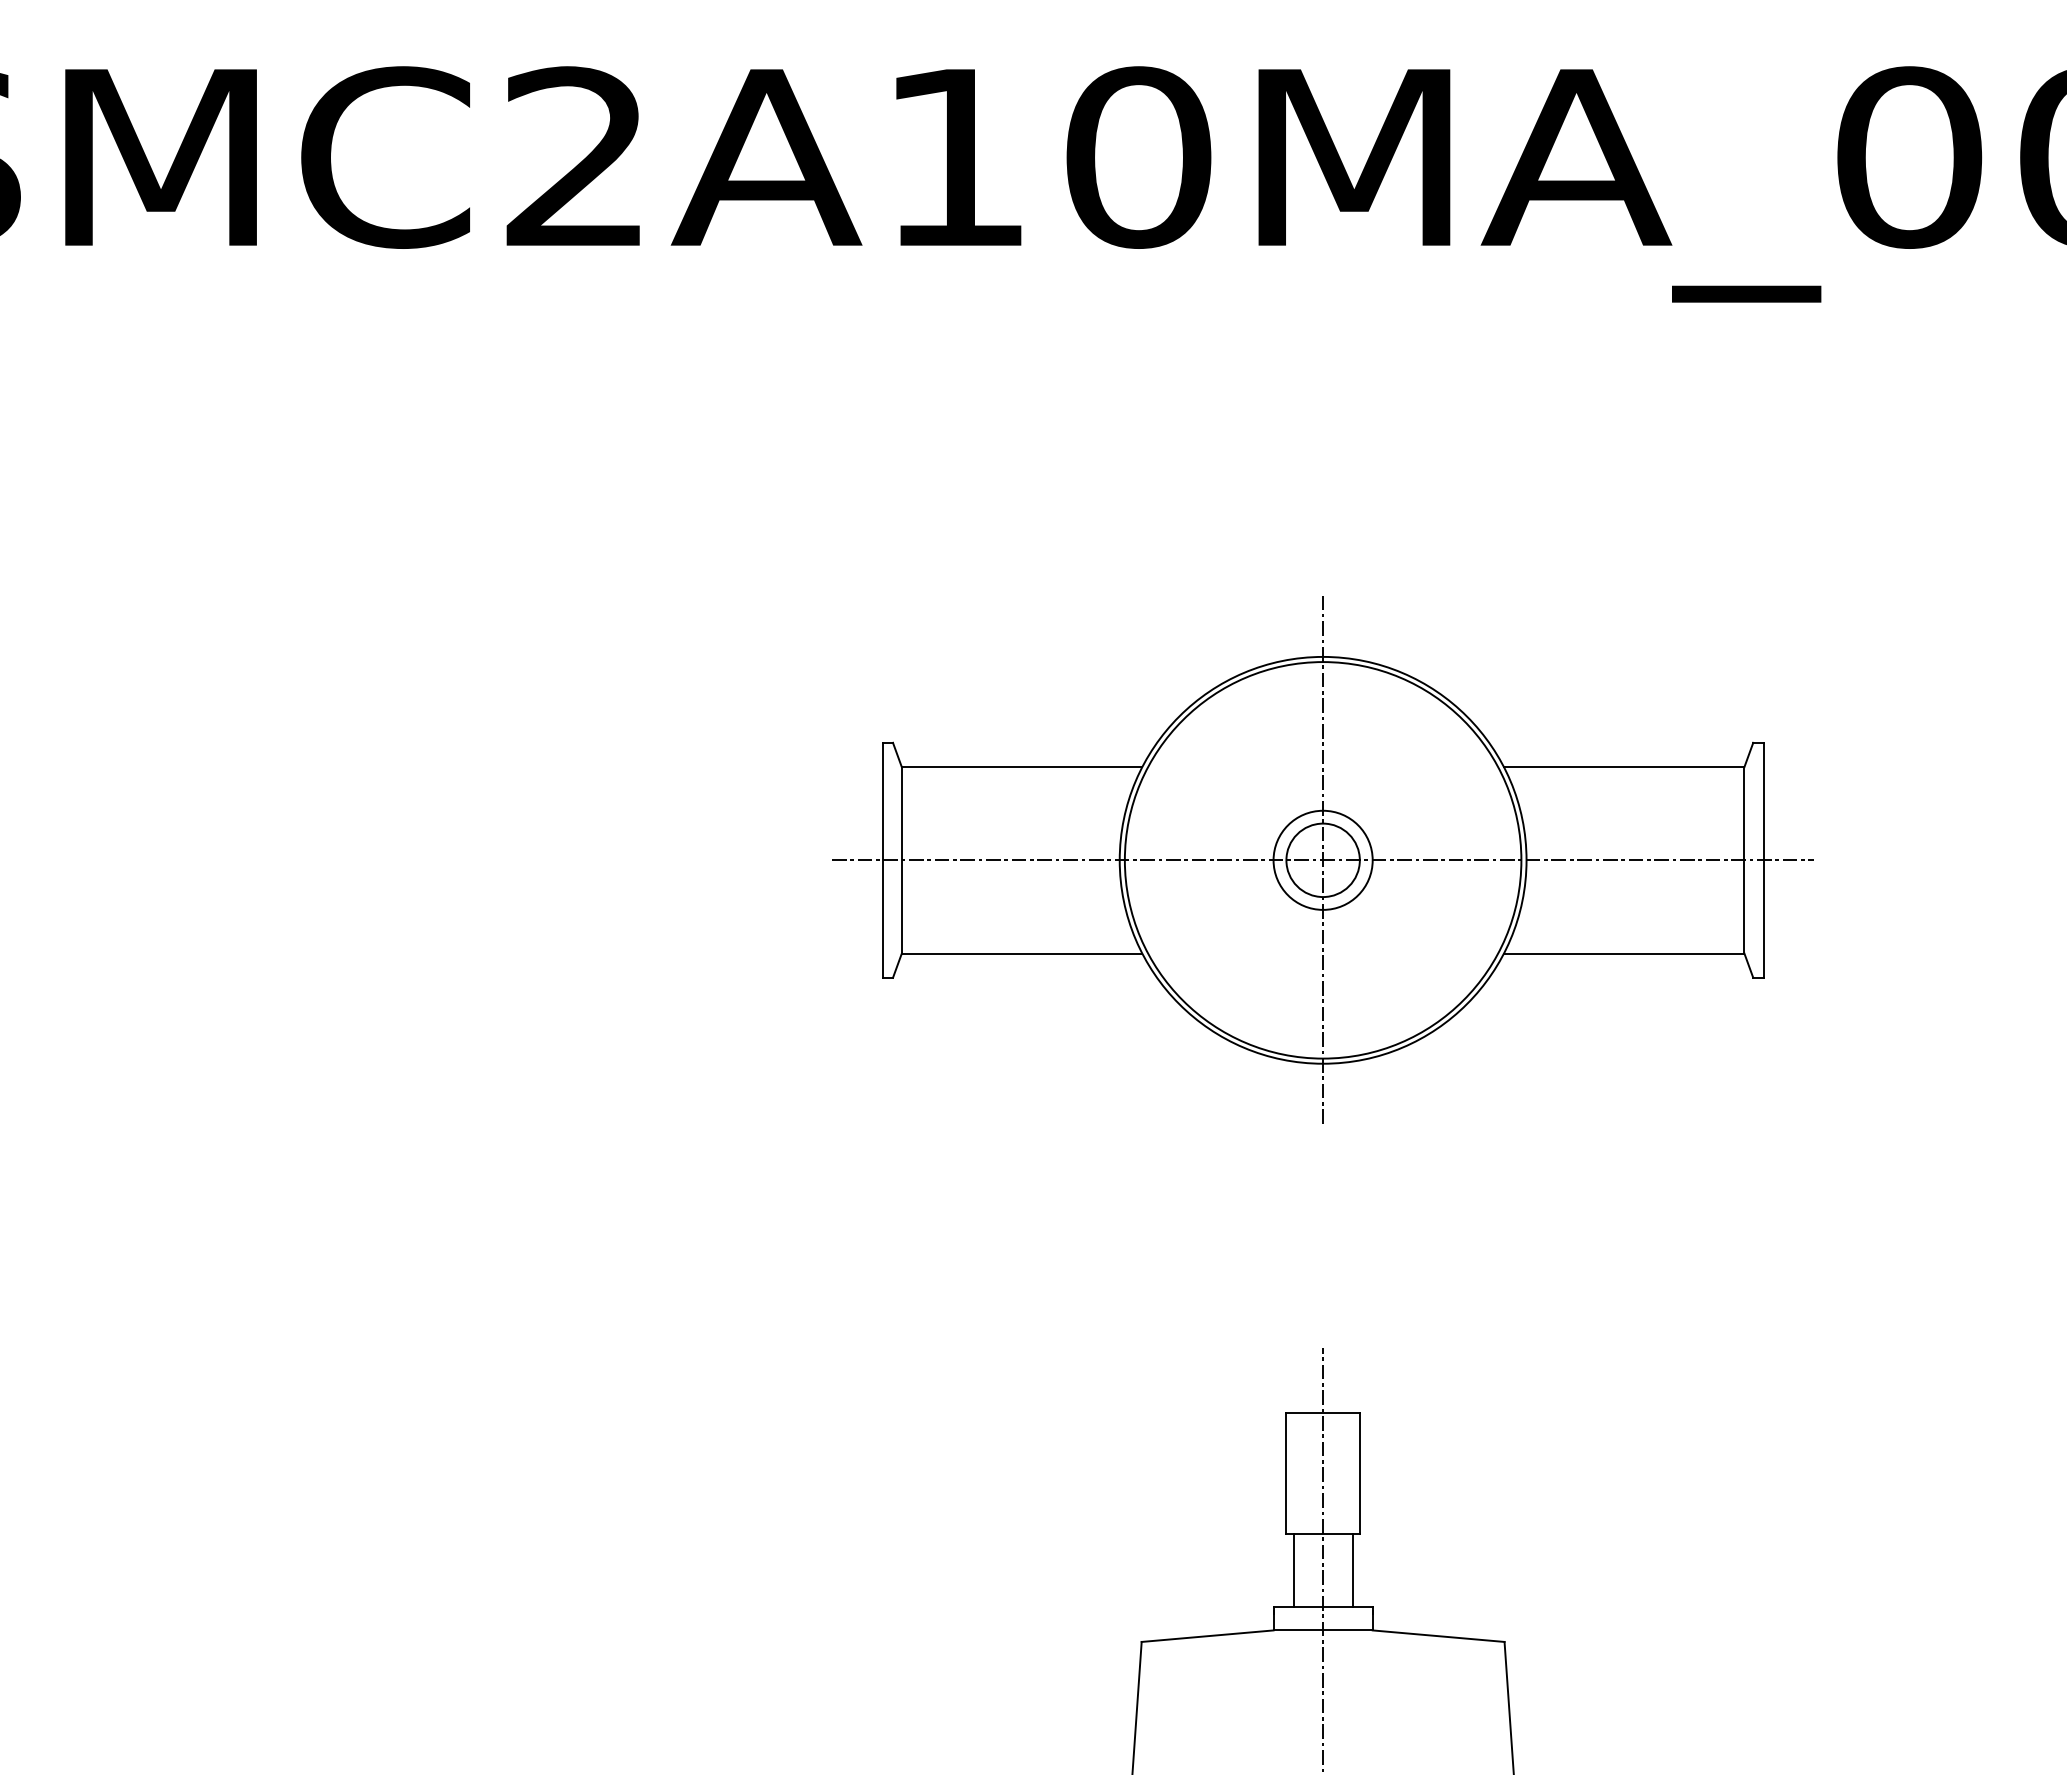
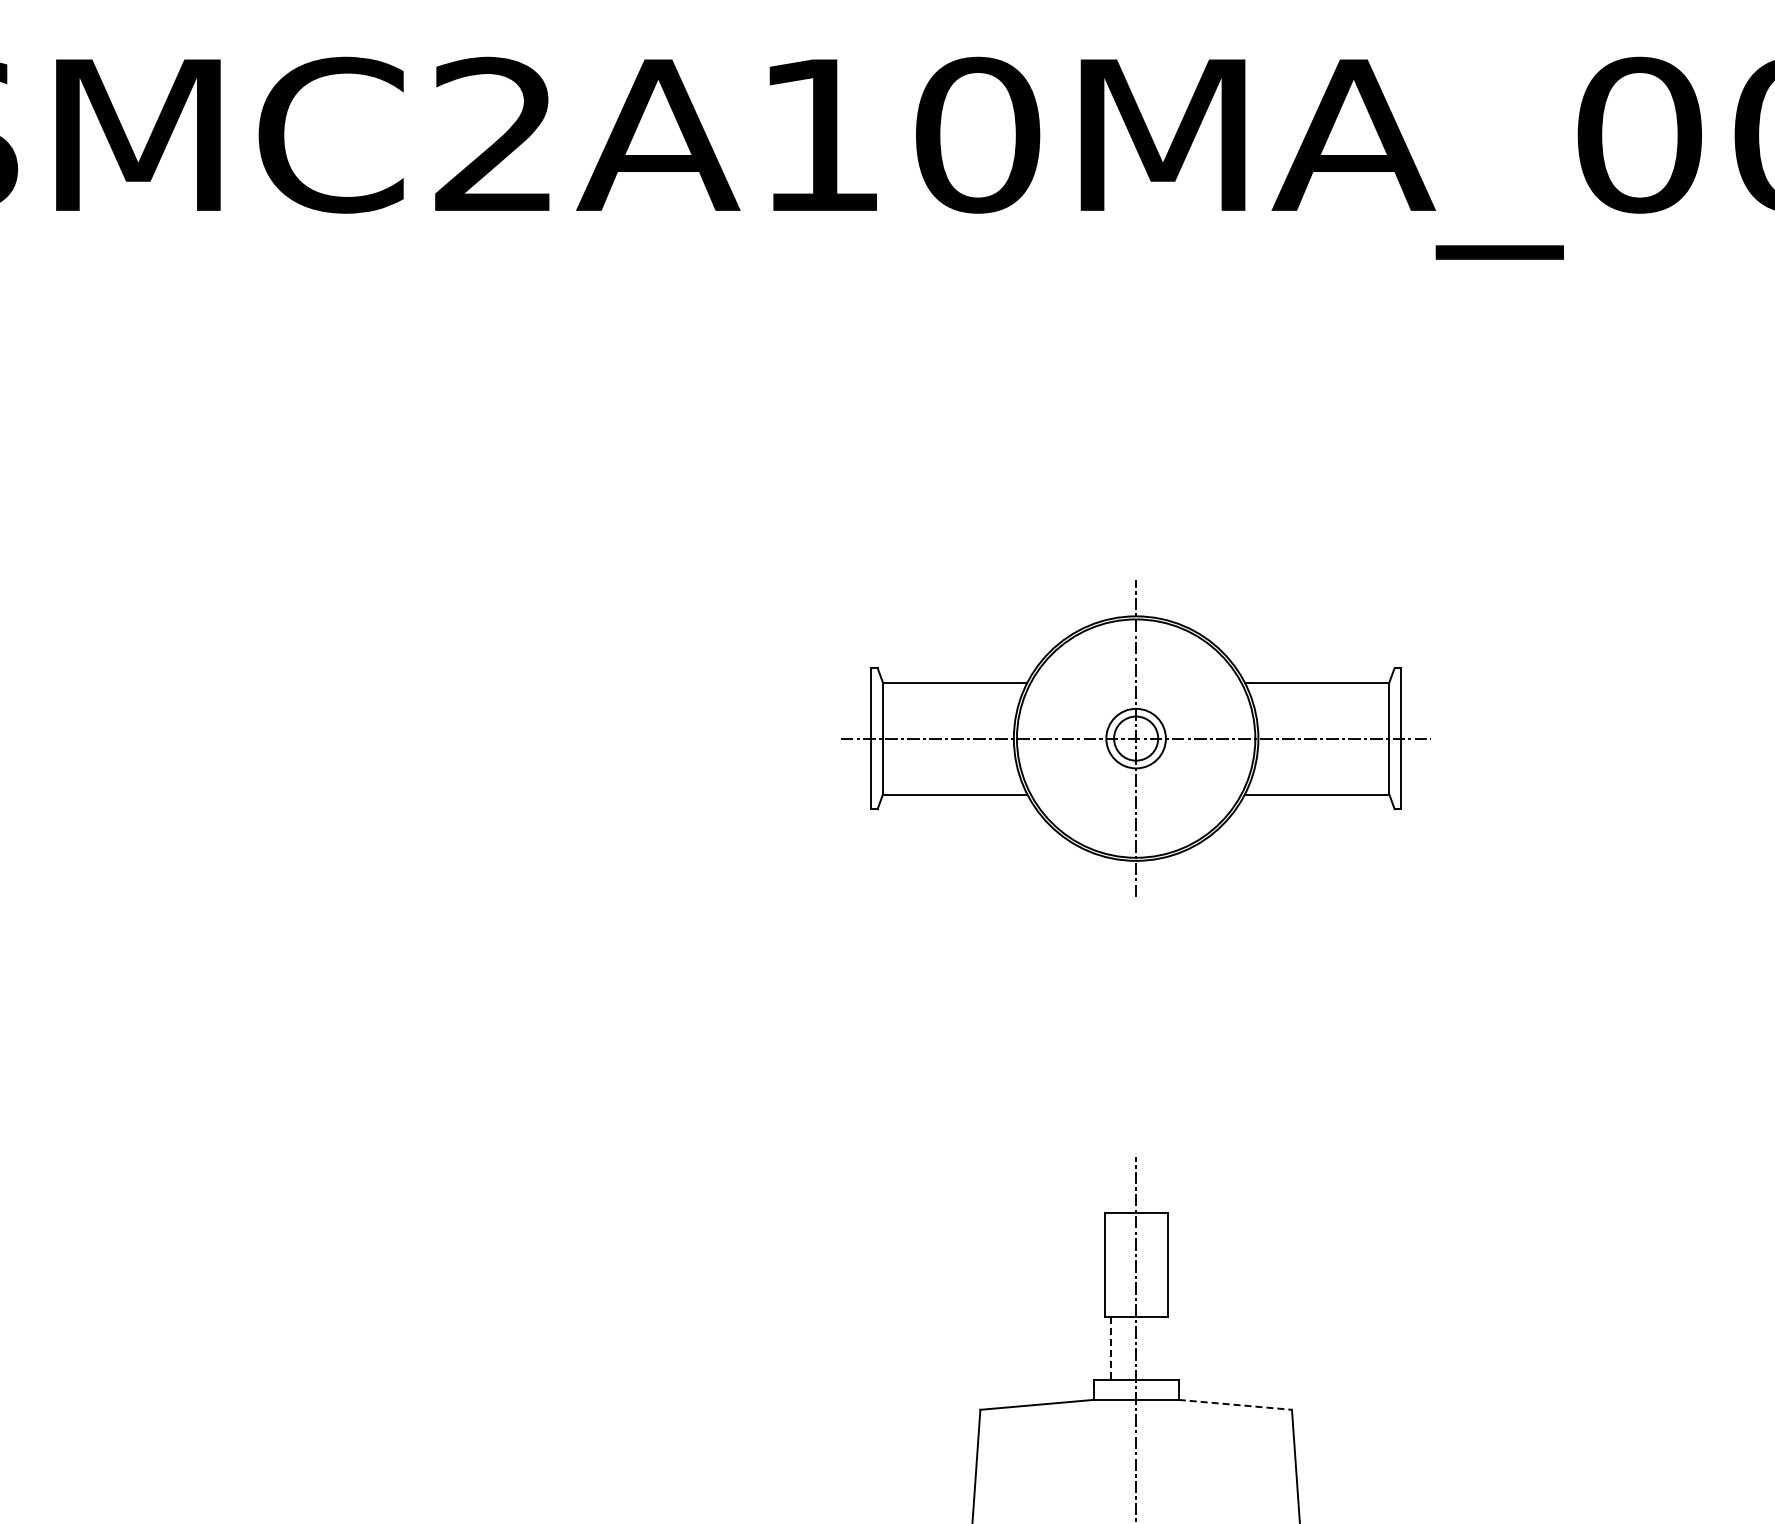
part: (1322, 860) -> (1135, 738), size x0.7
line: (1293, 1570) -> (1110, 1348), solid -> dashed
line: (1352, 1570) -> (1161, 1348), removed
line: (1438, 1635) -> (1235, 1404), solid -> dashed

